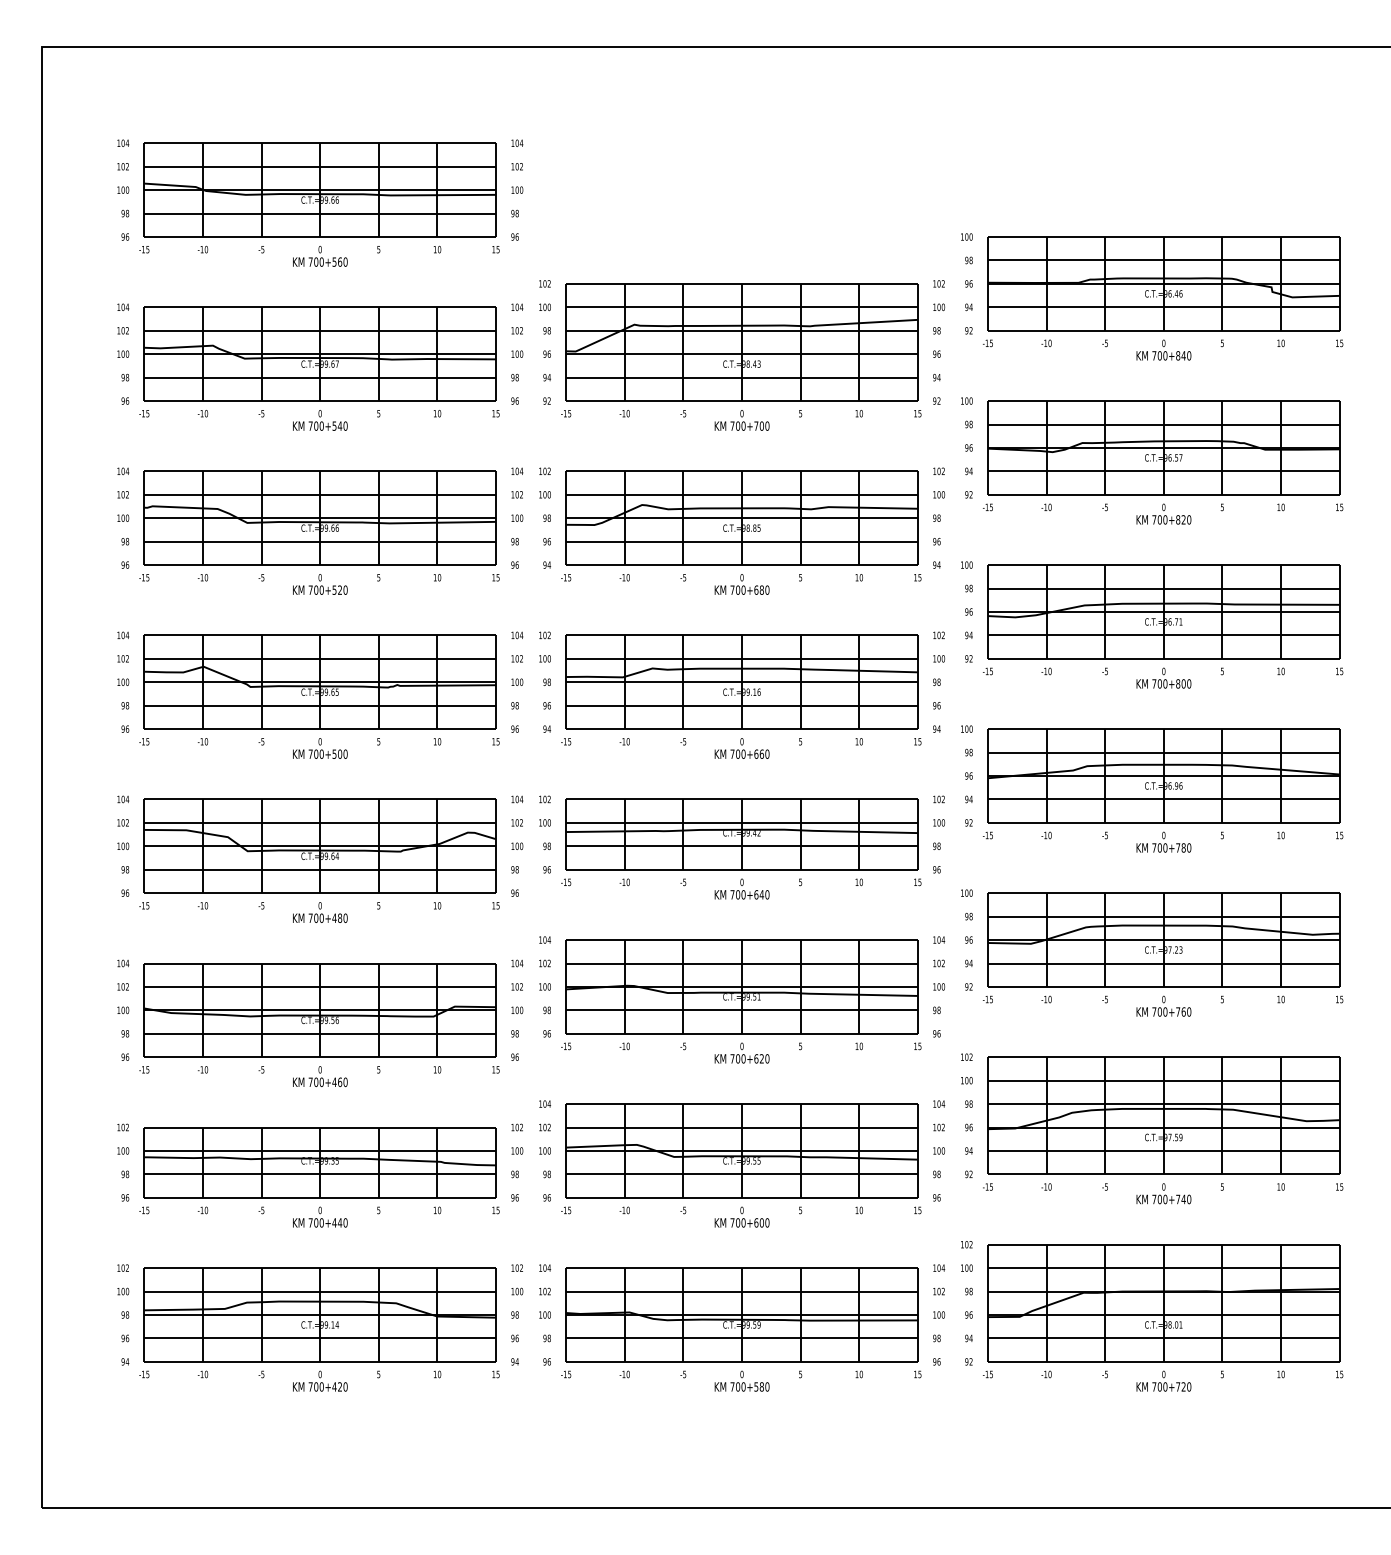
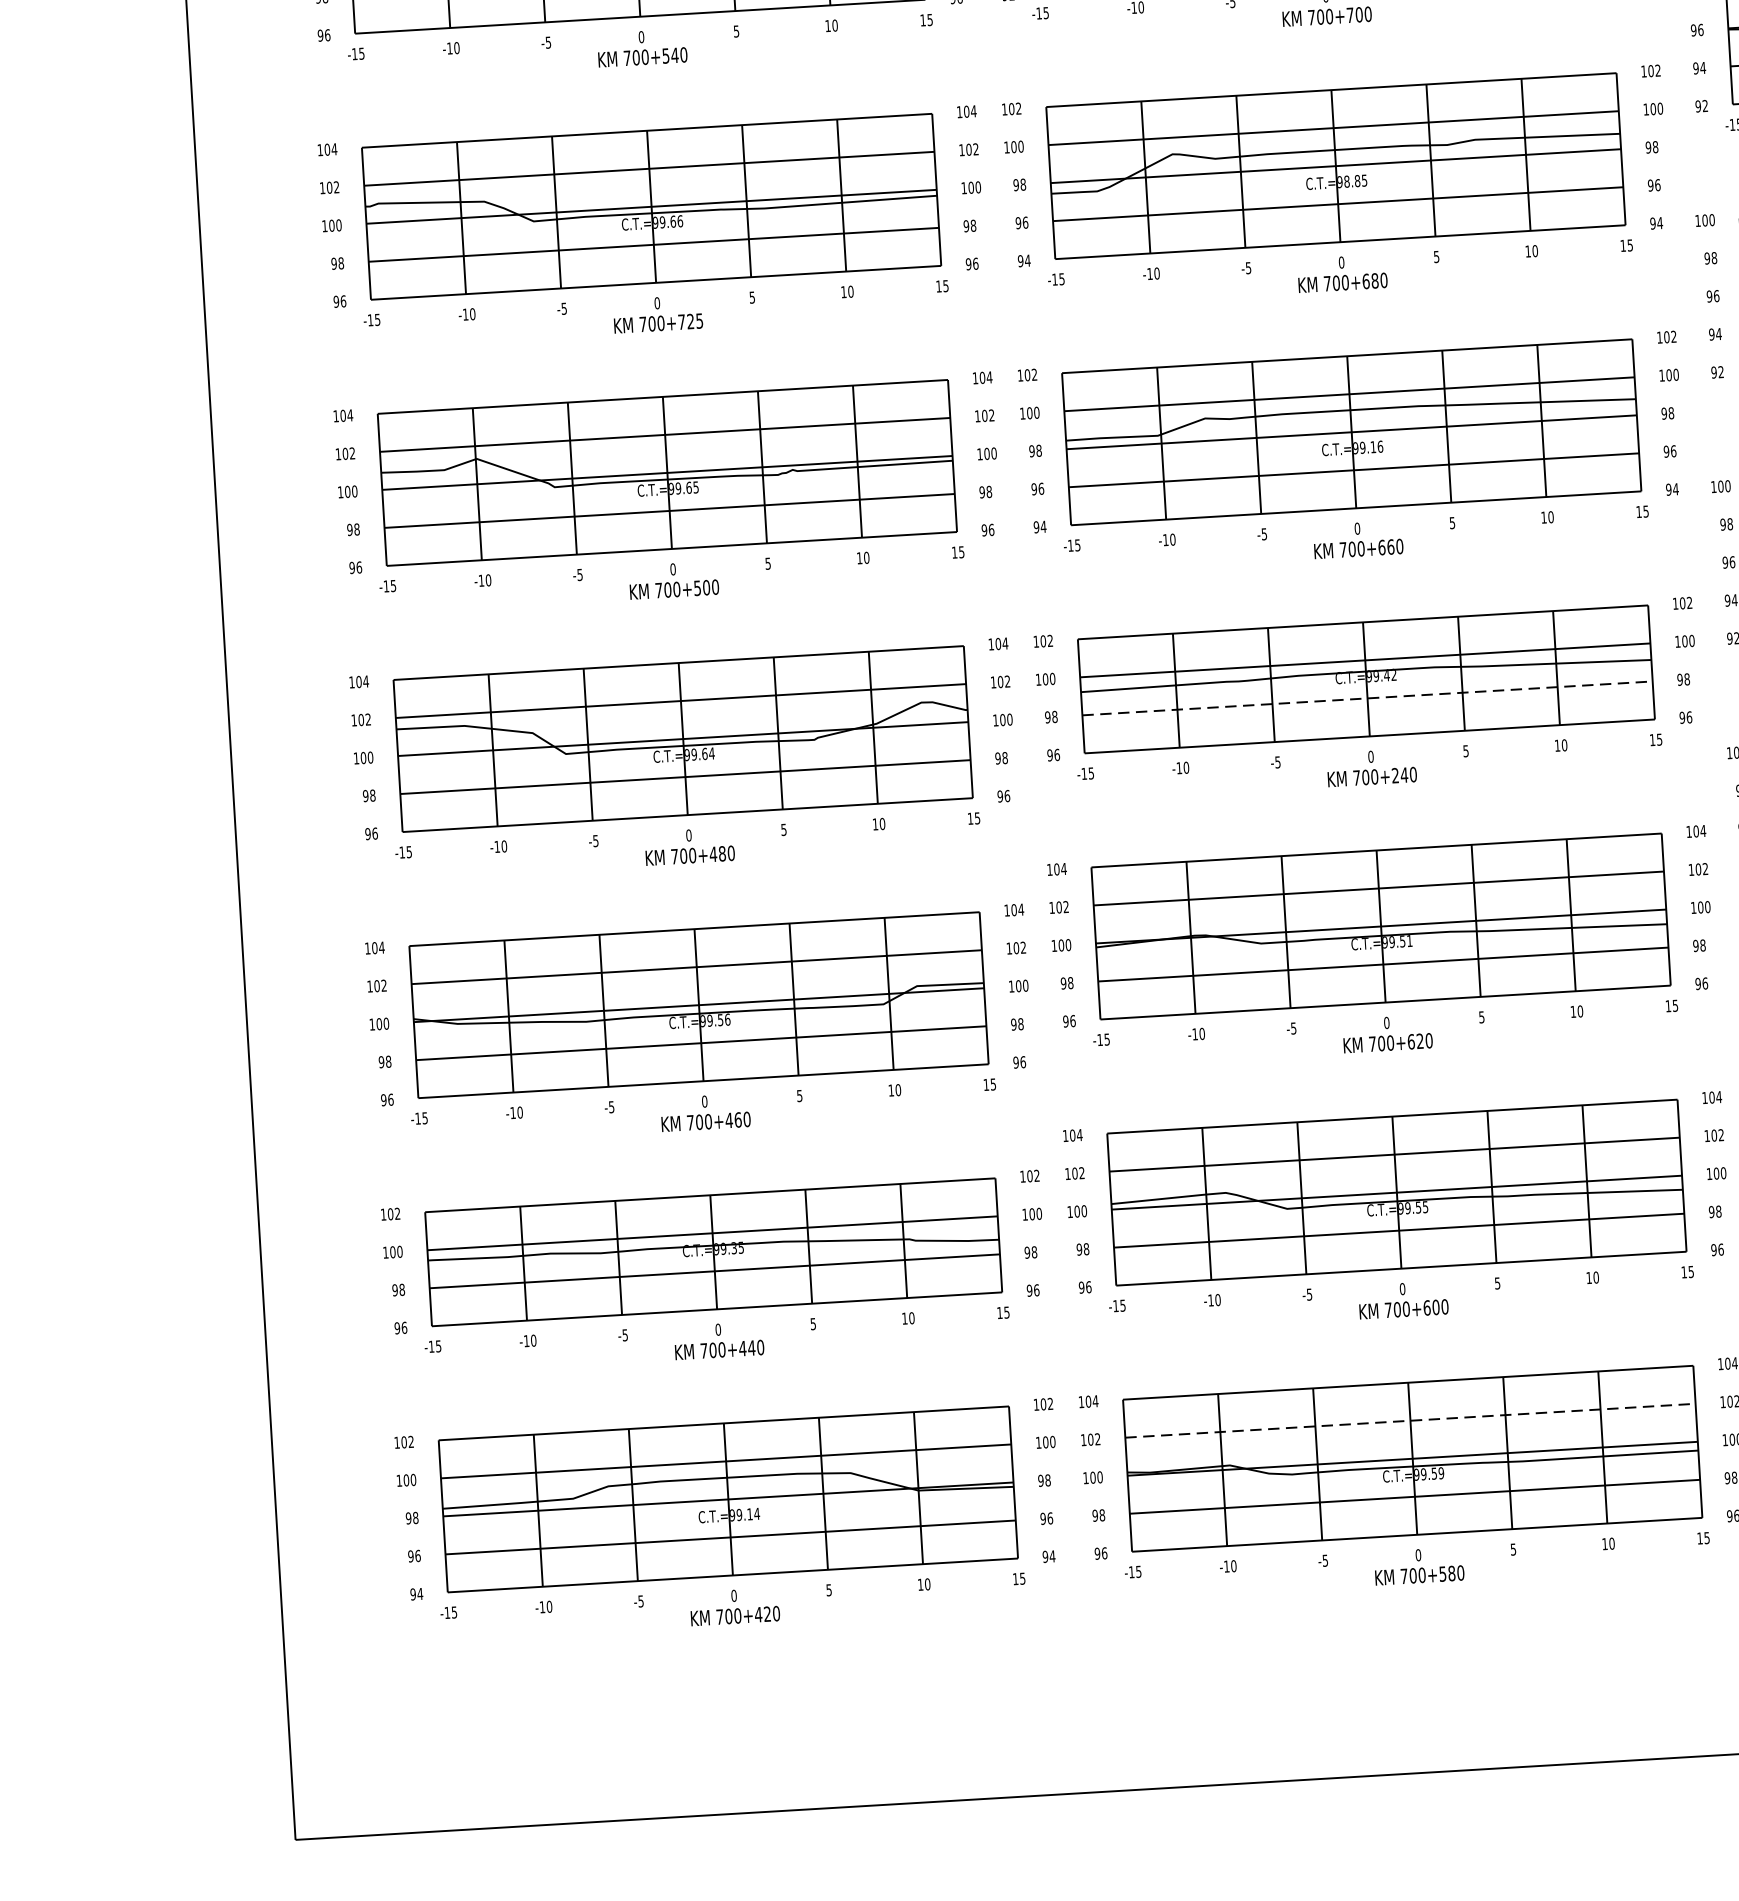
text: (339, 589) -> (689, 320), 700+520 -> 700+725
line: (742, 846) -> (1368, 698), solid -> dashed
text: (756, 894) -> (1395, 775), 700+640 -> 700+240
line: (742, 1291) -> (1411, 1420), solid -> dashed

